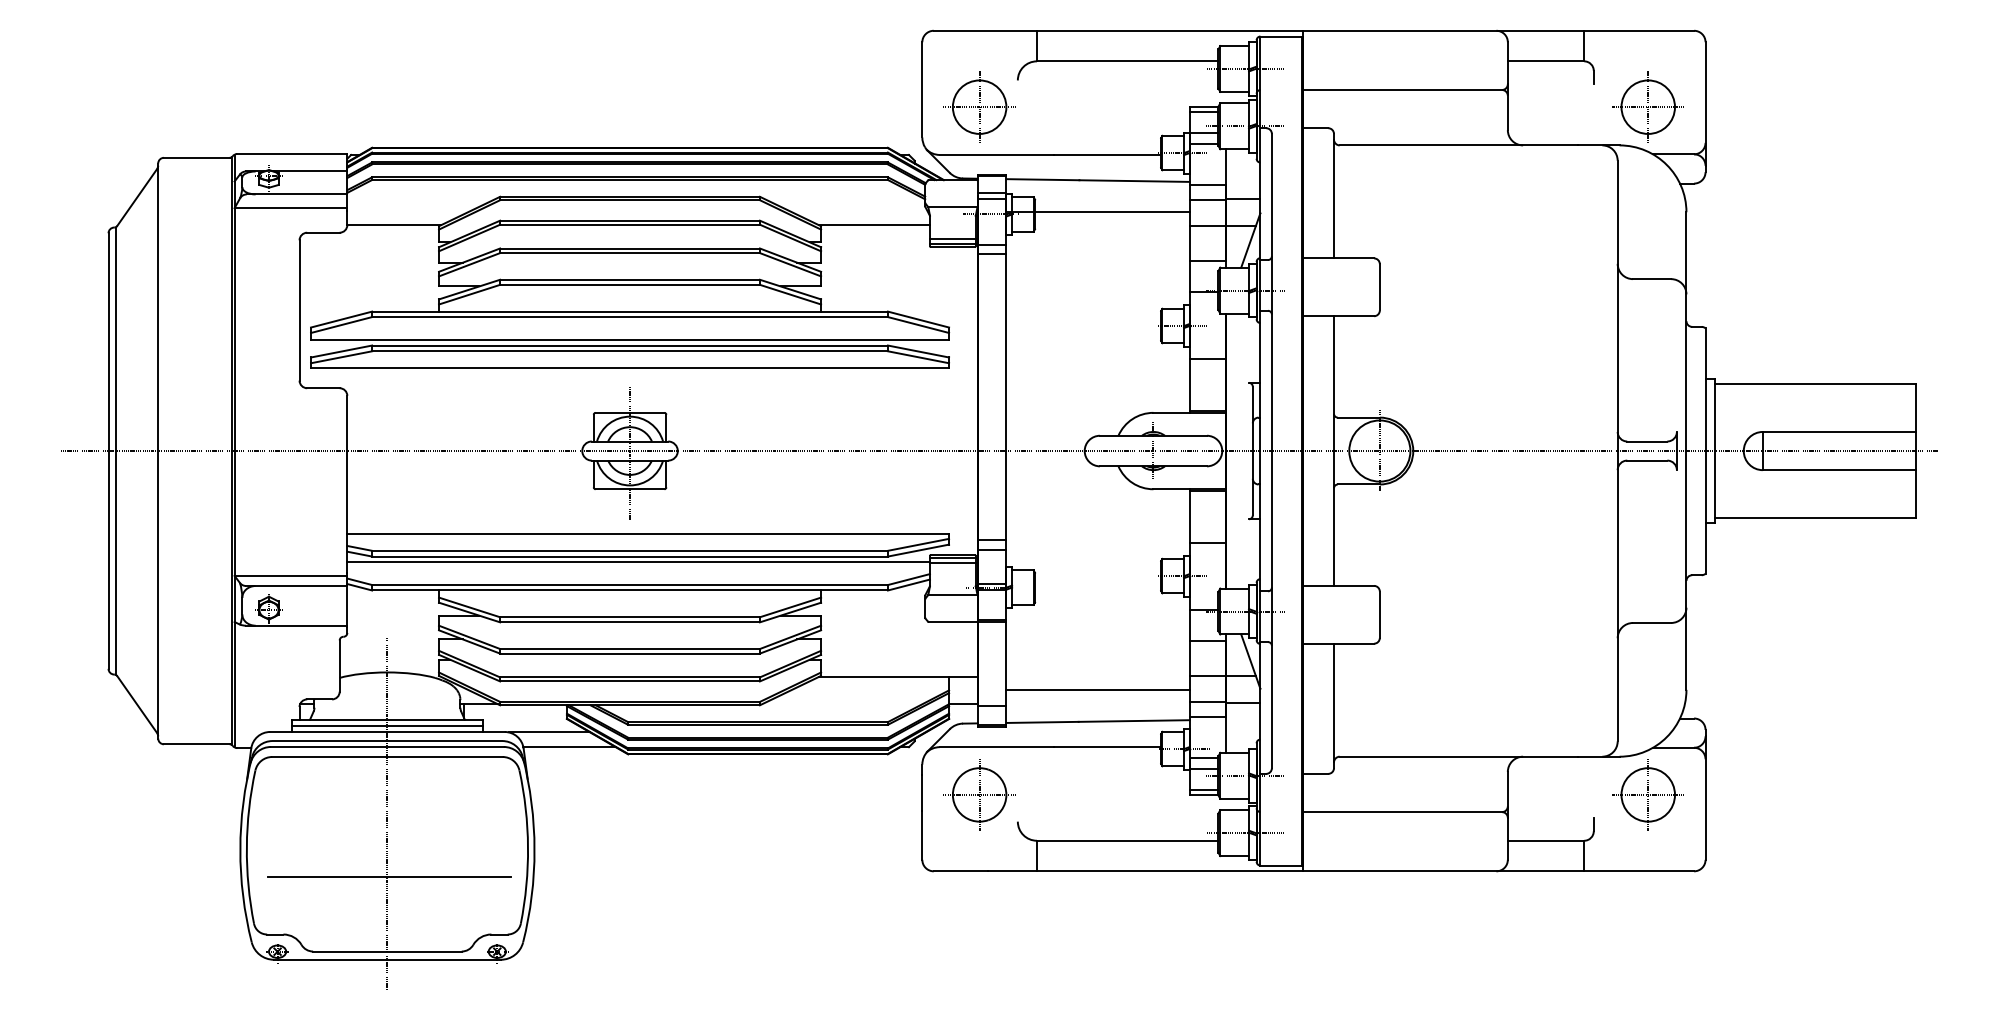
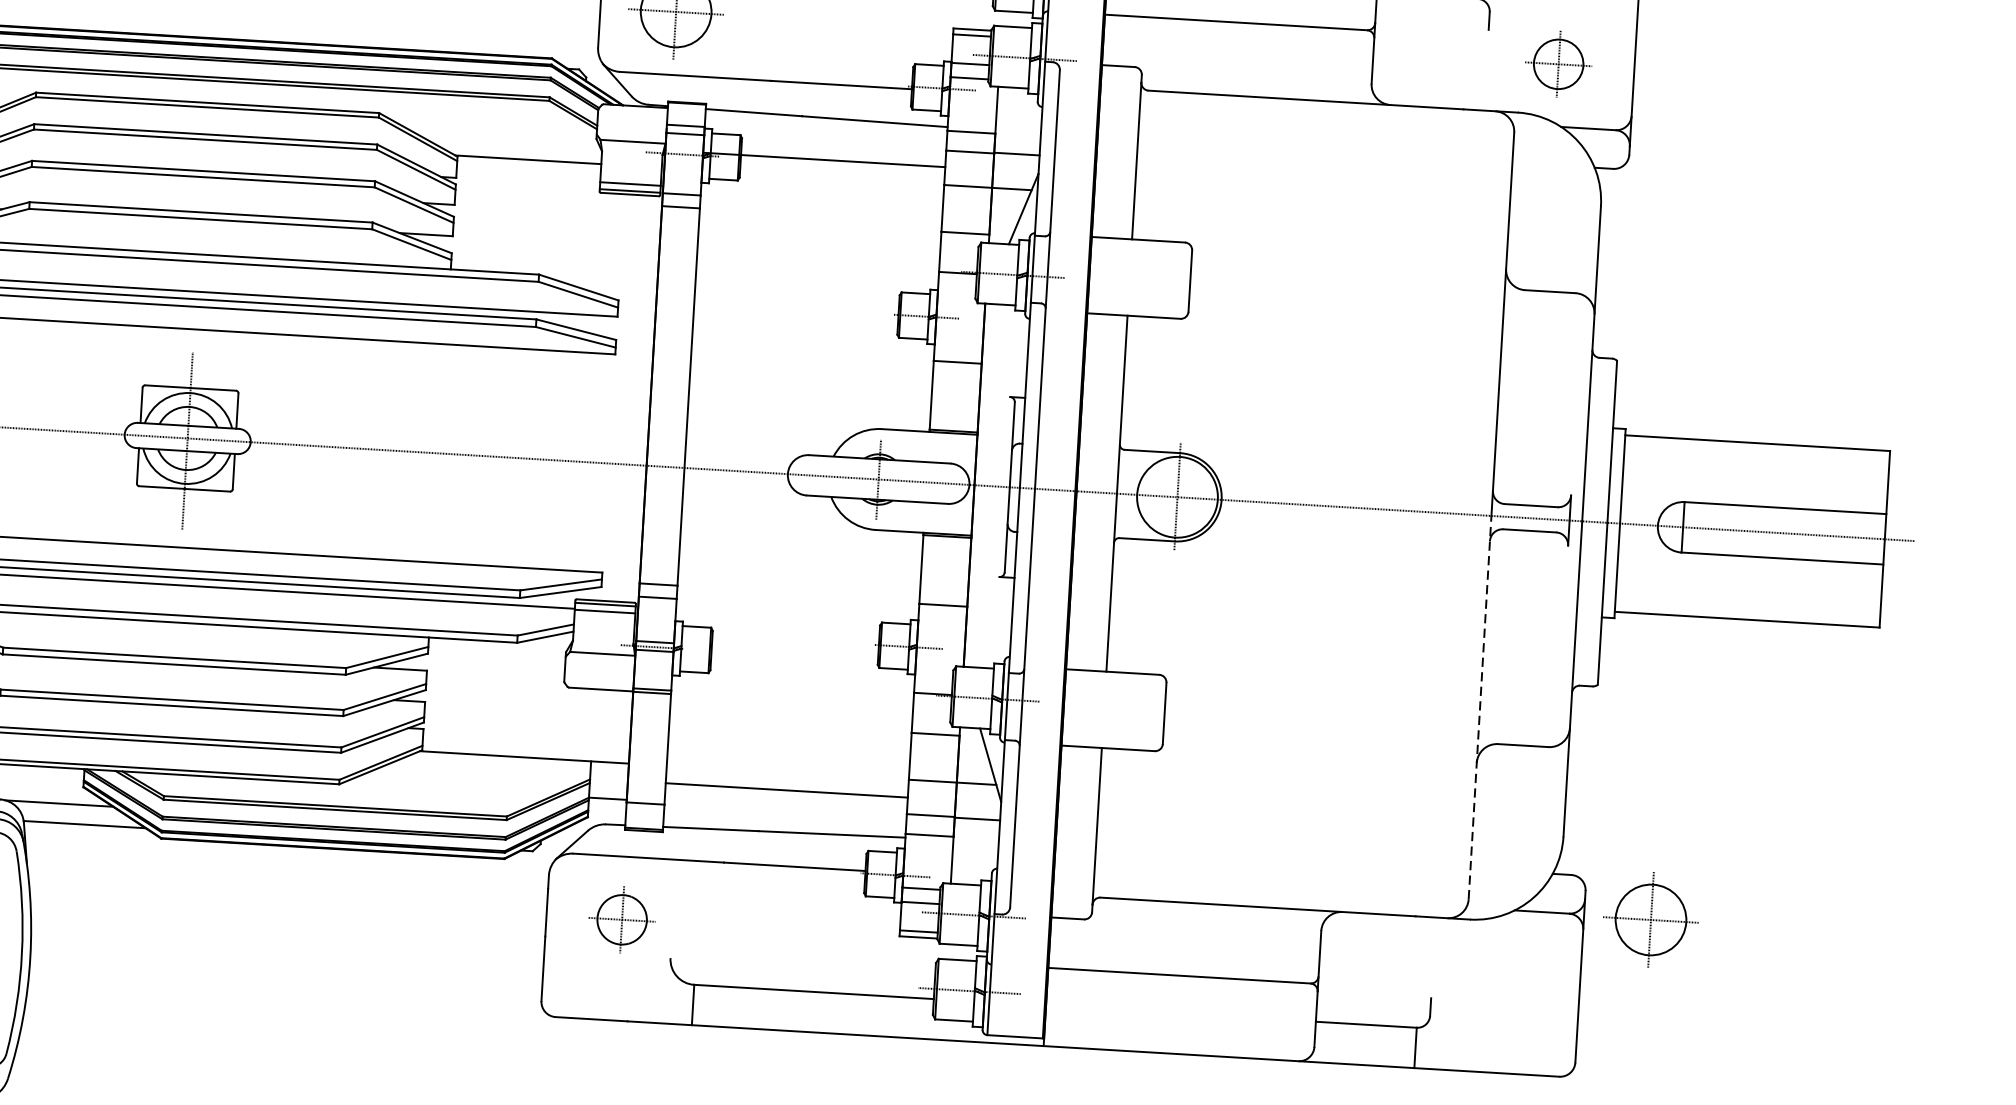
part: (1647, 106) -> (1557, 63), size x0.7
line: (1617, 595) -> (1479, 706), solid -> dashed
part: (979, 794) -> (622, 919), size x0.7
part: (1647, 794) -> (1650, 919), moved

